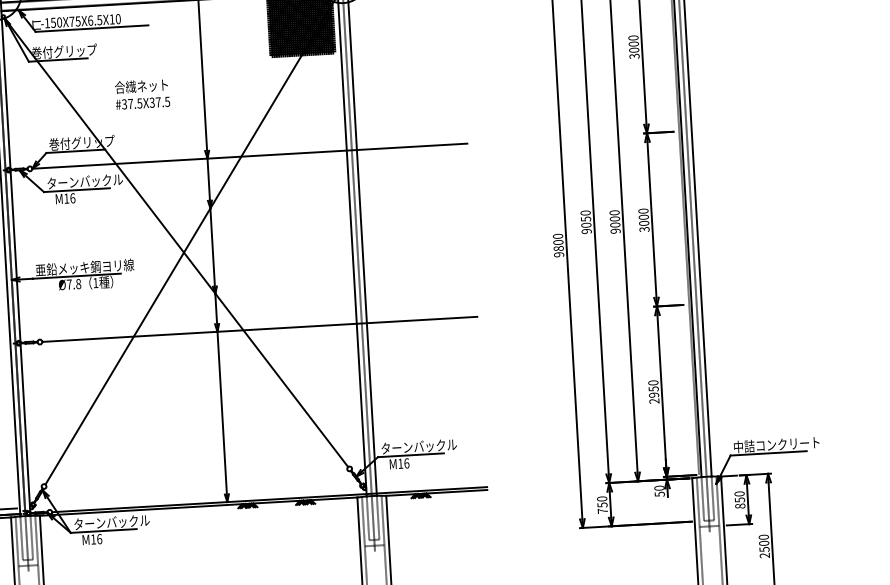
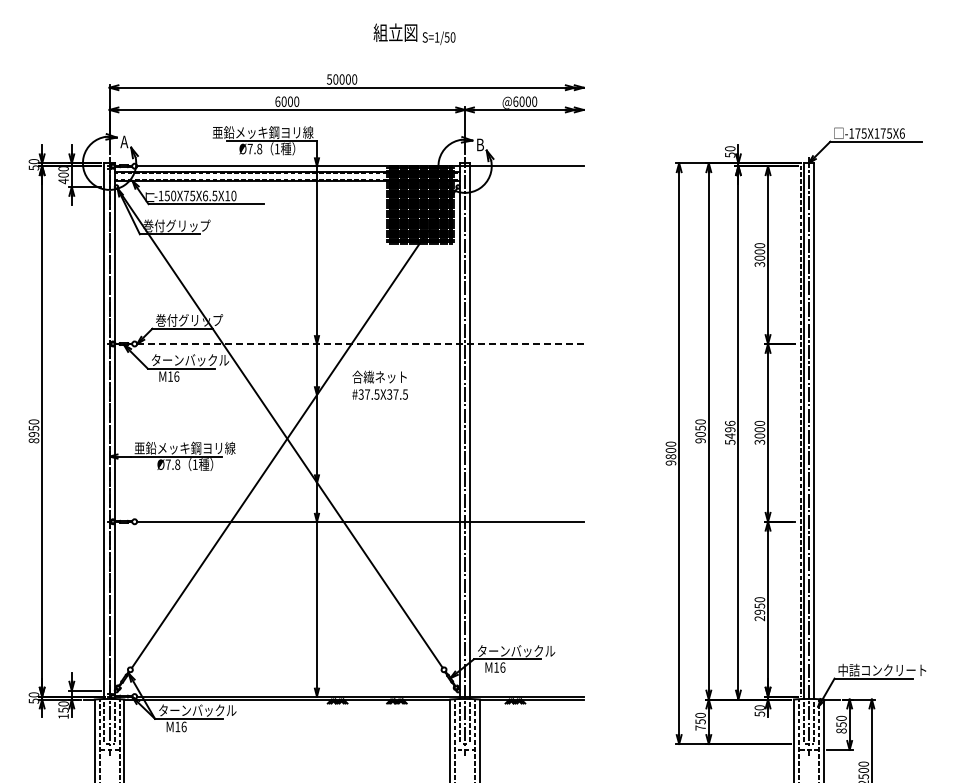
text: (141, 93) -> (379, 384), moved
line: (249, 155) -> (360, 343), solid -> dashed
text: (615, 221) -> (730, 432), 9000 -> 5496

